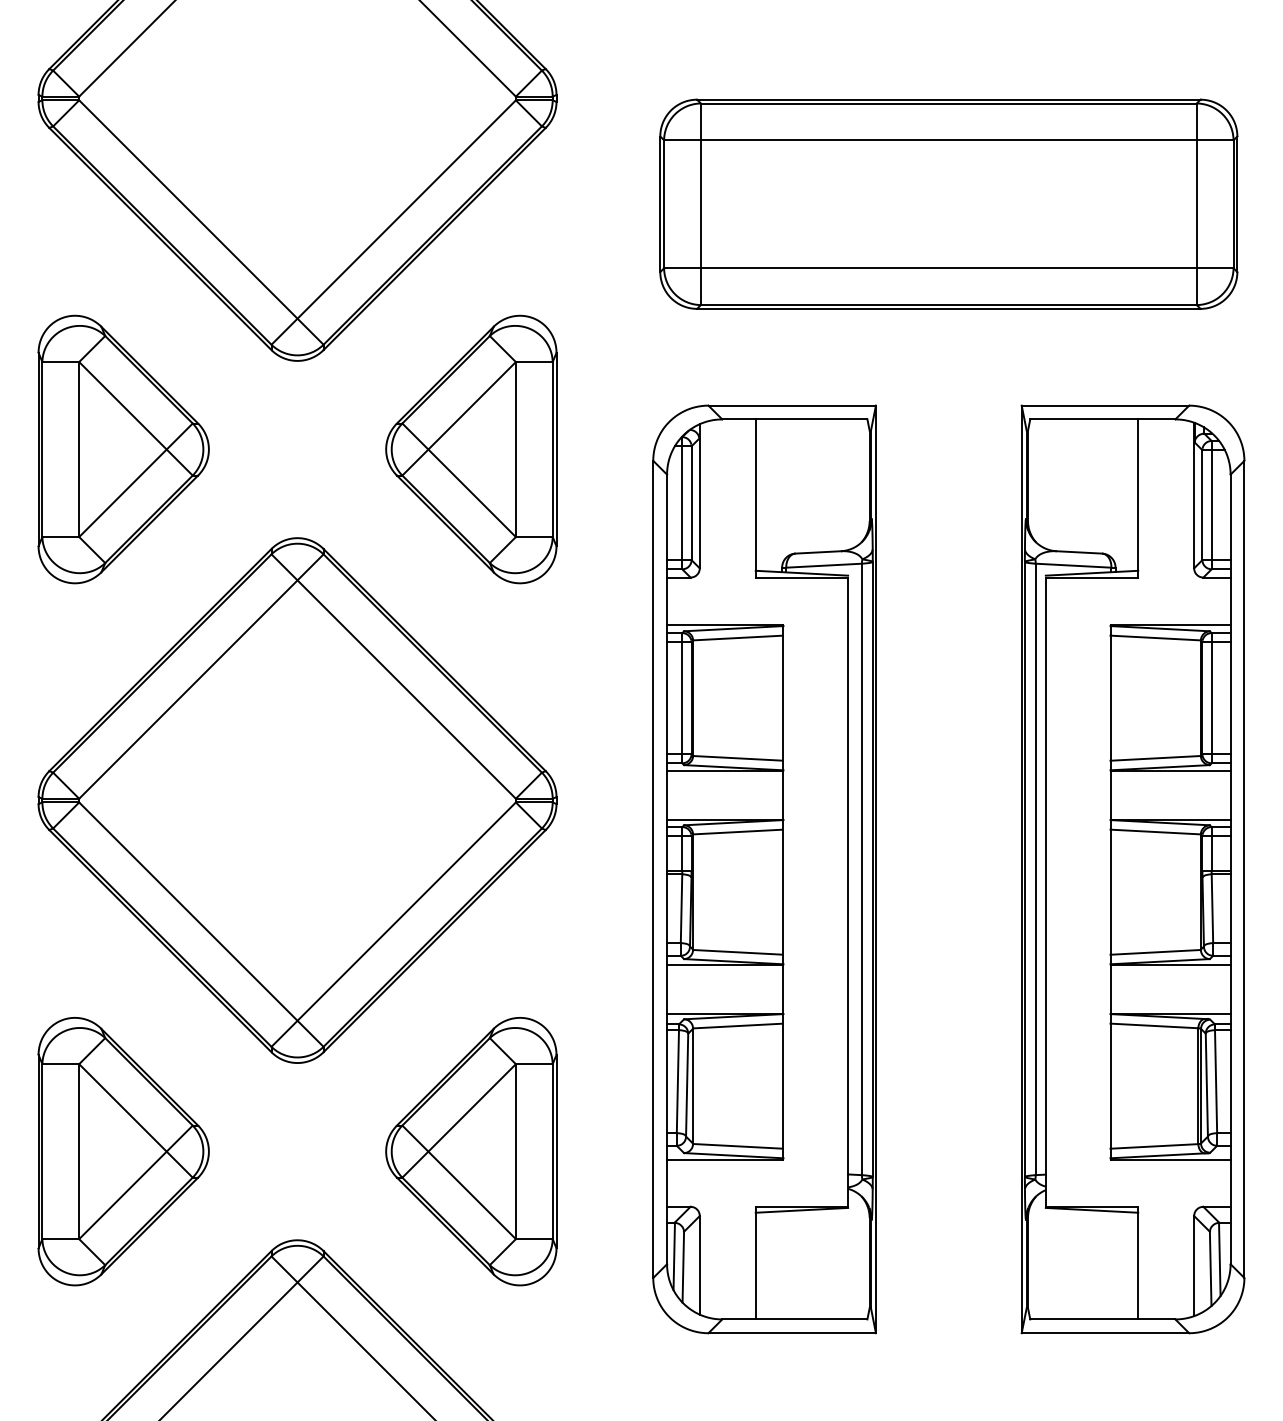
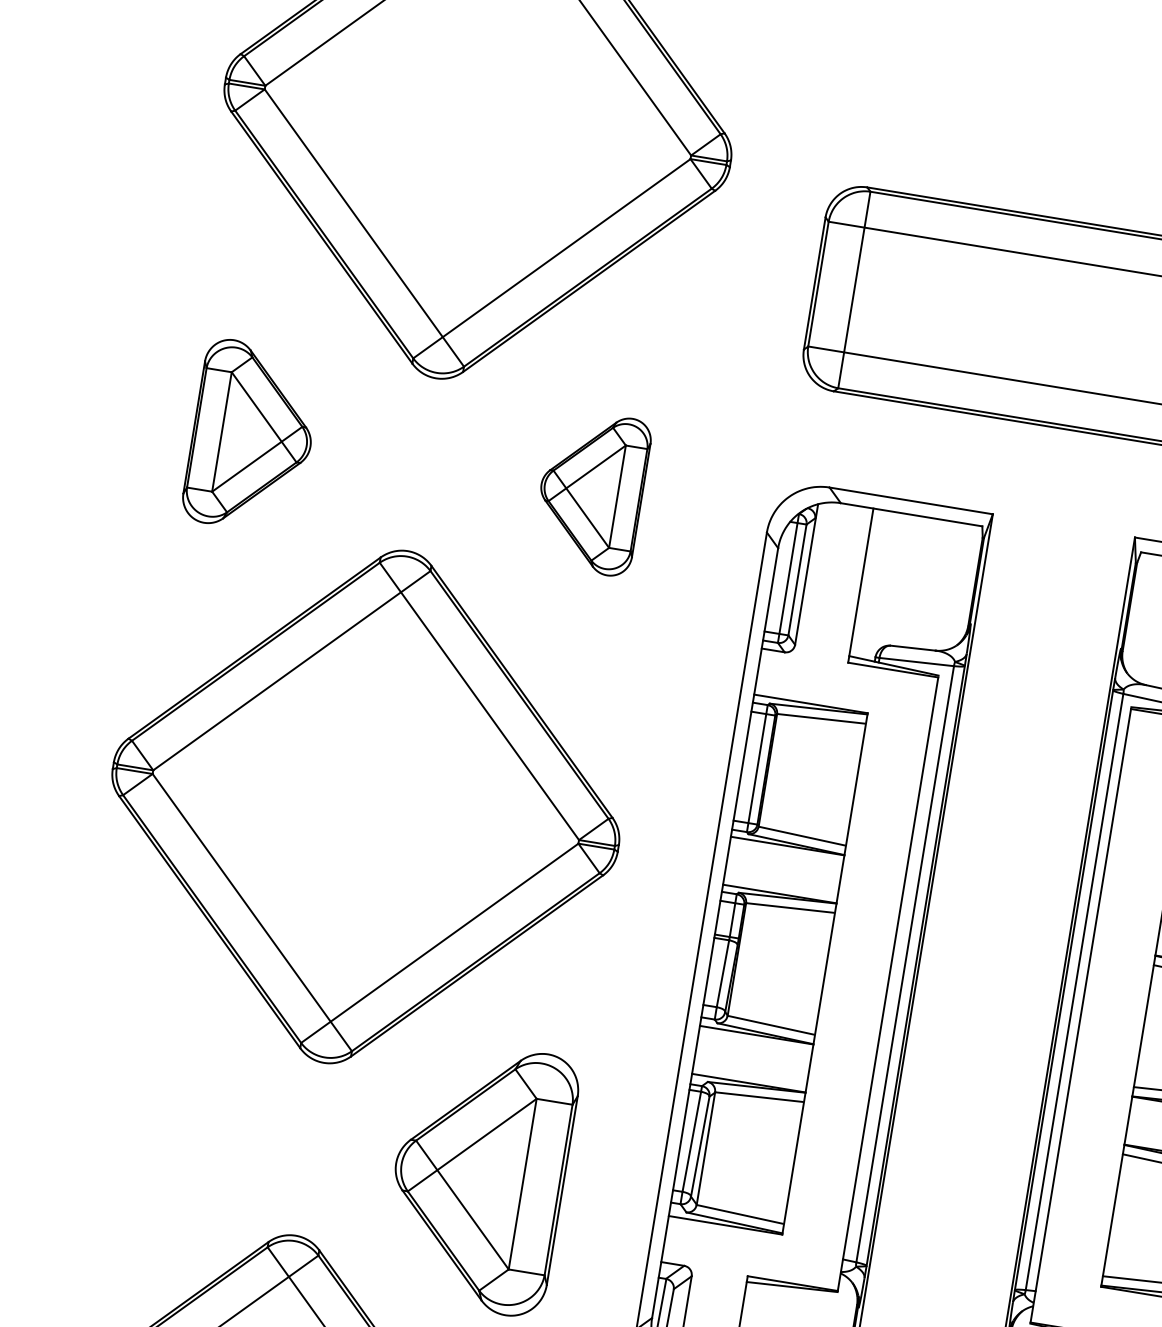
part: (123, 449) -> (252, 436), size x0.7
part: (471, 449) -> (591, 492), size x0.6
part: (123, 1151) -> (140, 1121), removed

